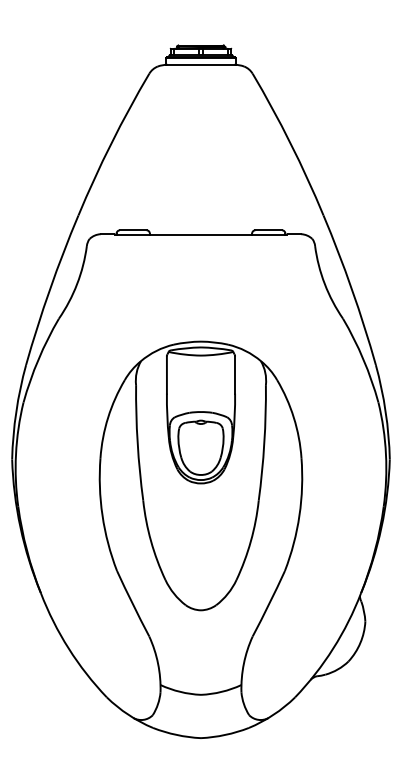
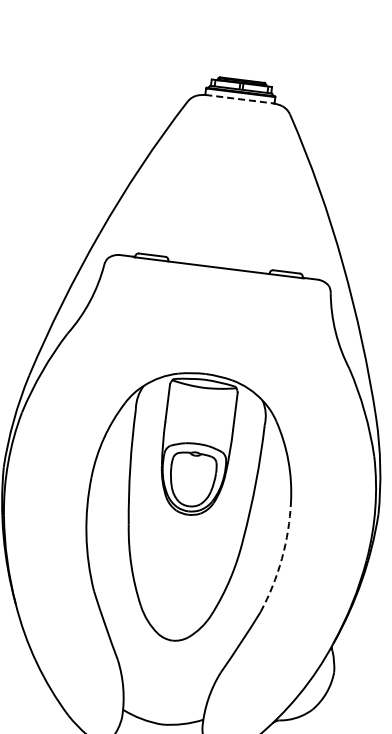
line: (201, 64) -> (240, 99), solid -> dashed
arc: (299, 515) -> (281, 558), solid -> dashed

